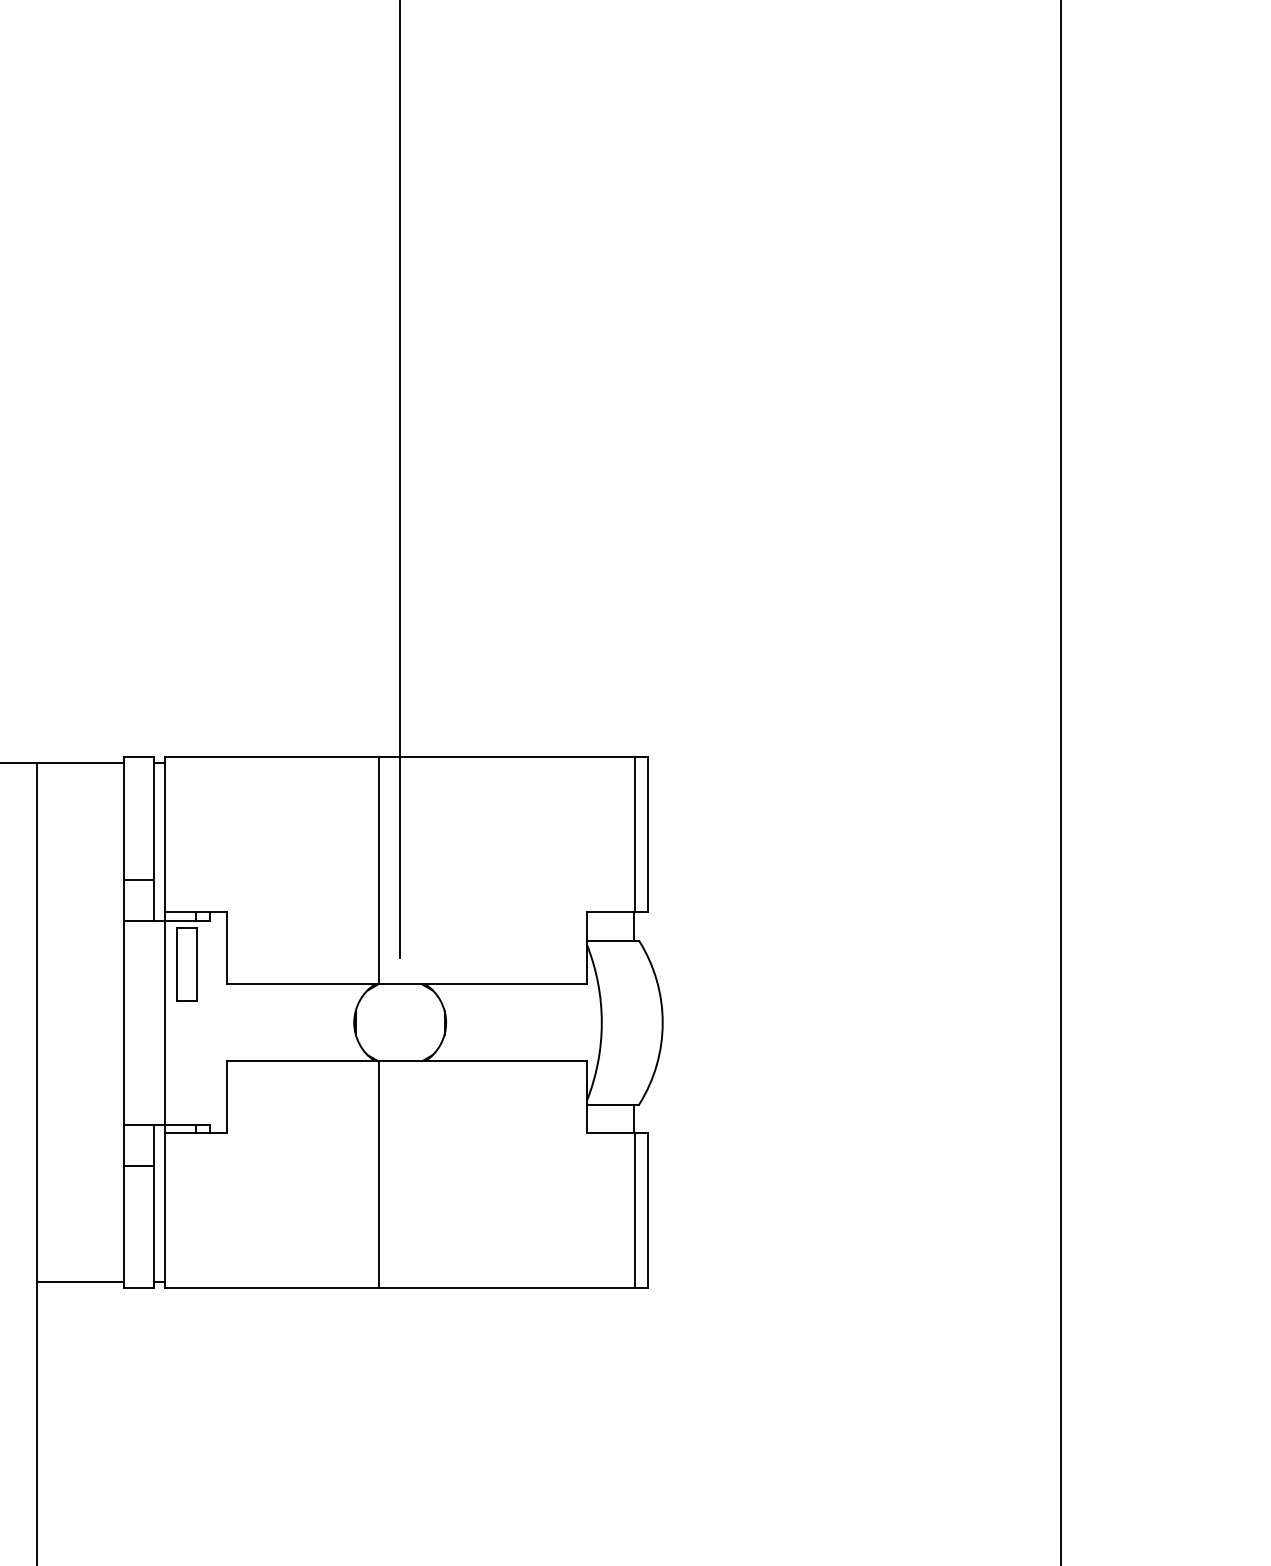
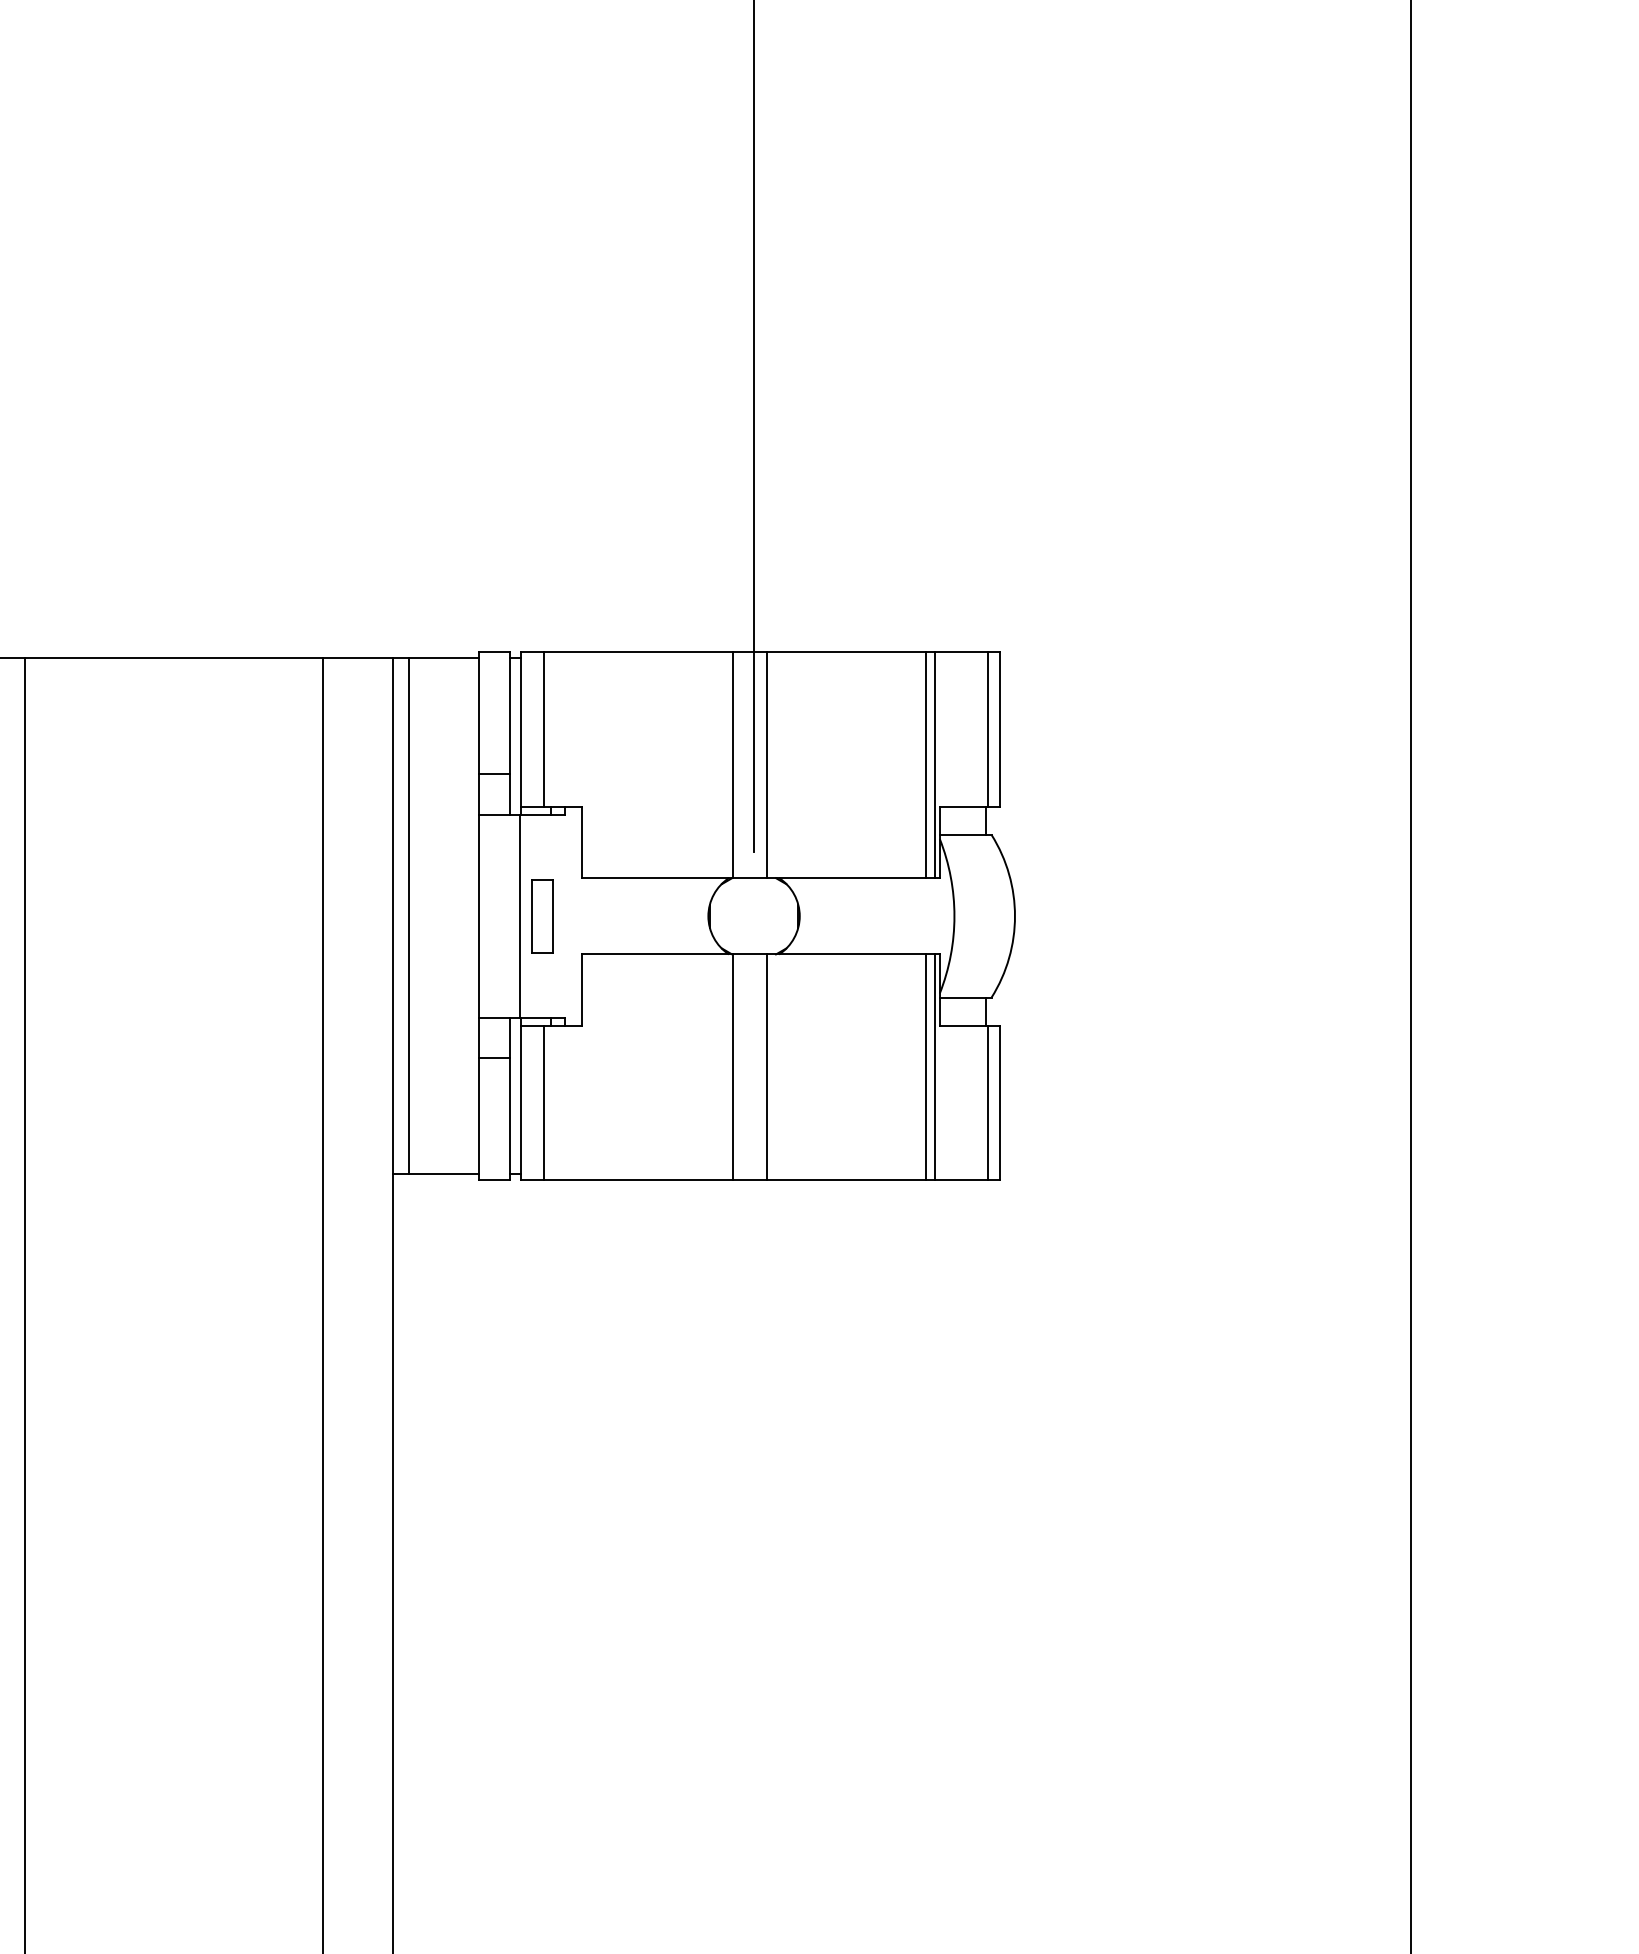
line: (189, 834) -> (544, 729), added
line: (413, 871) -> (767, 765), added
line: (573, 871) -> (926, 765), added
line: (582, 871) -> (935, 765), added
part: (187, 964) -> (542, 916), moved
line: (53, 1022) -> (409, 916), added
line: (413, 1174) -> (767, 1067), added
line: (573, 1174) -> (926, 1067), added
line: (582, 1174) -> (935, 1067), added
line: (189, 1210) -> (544, 1102), added

